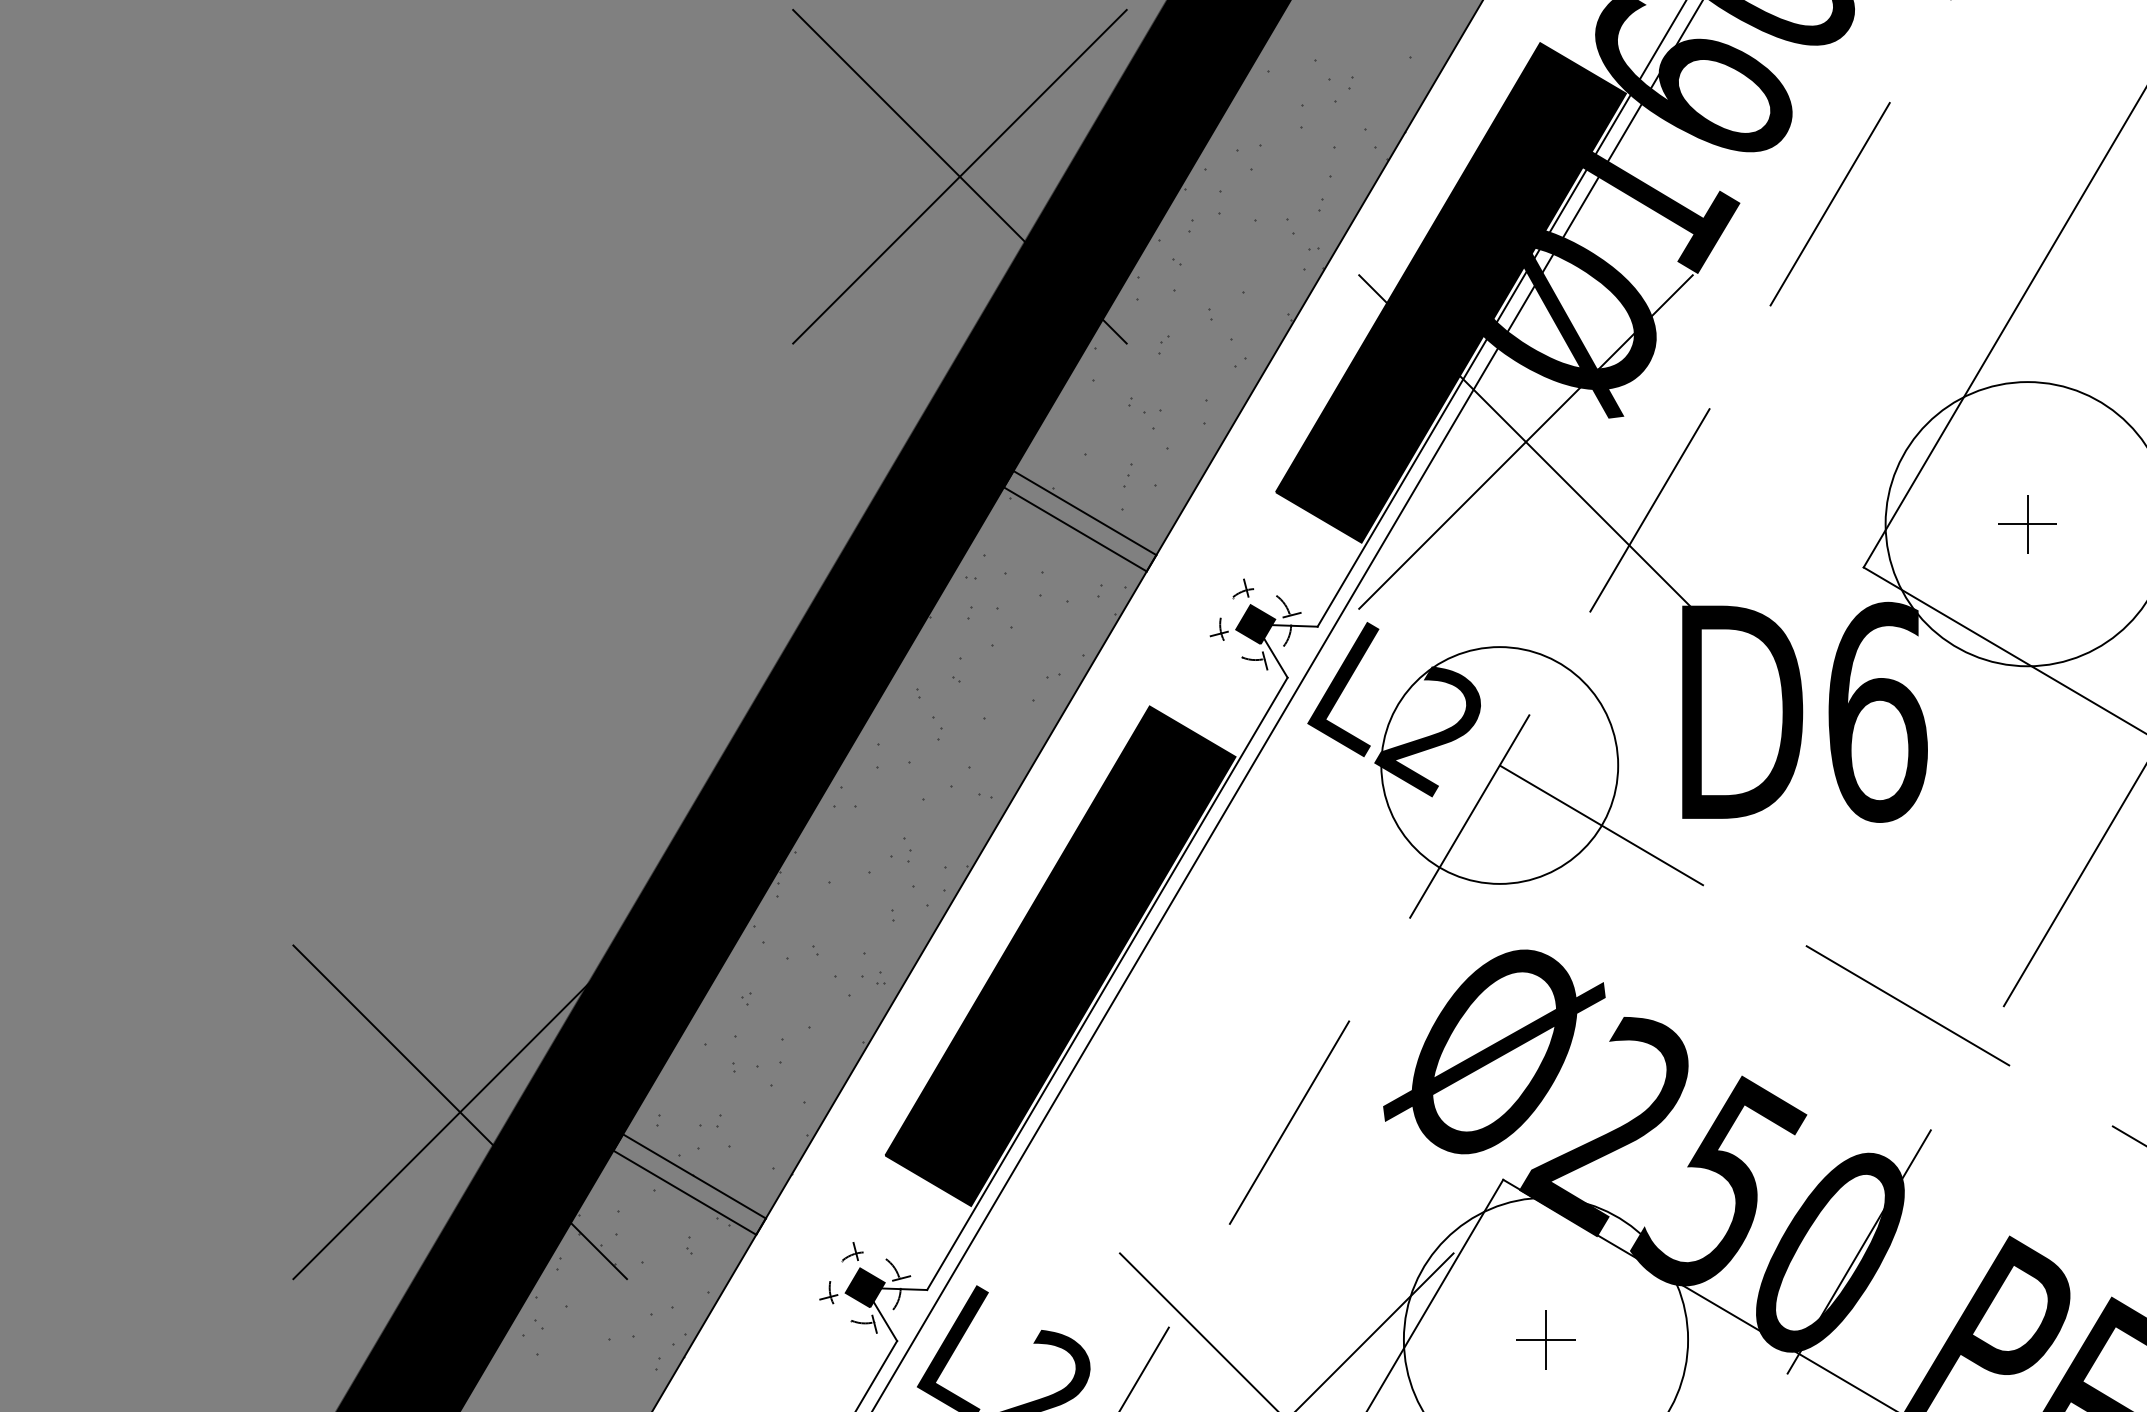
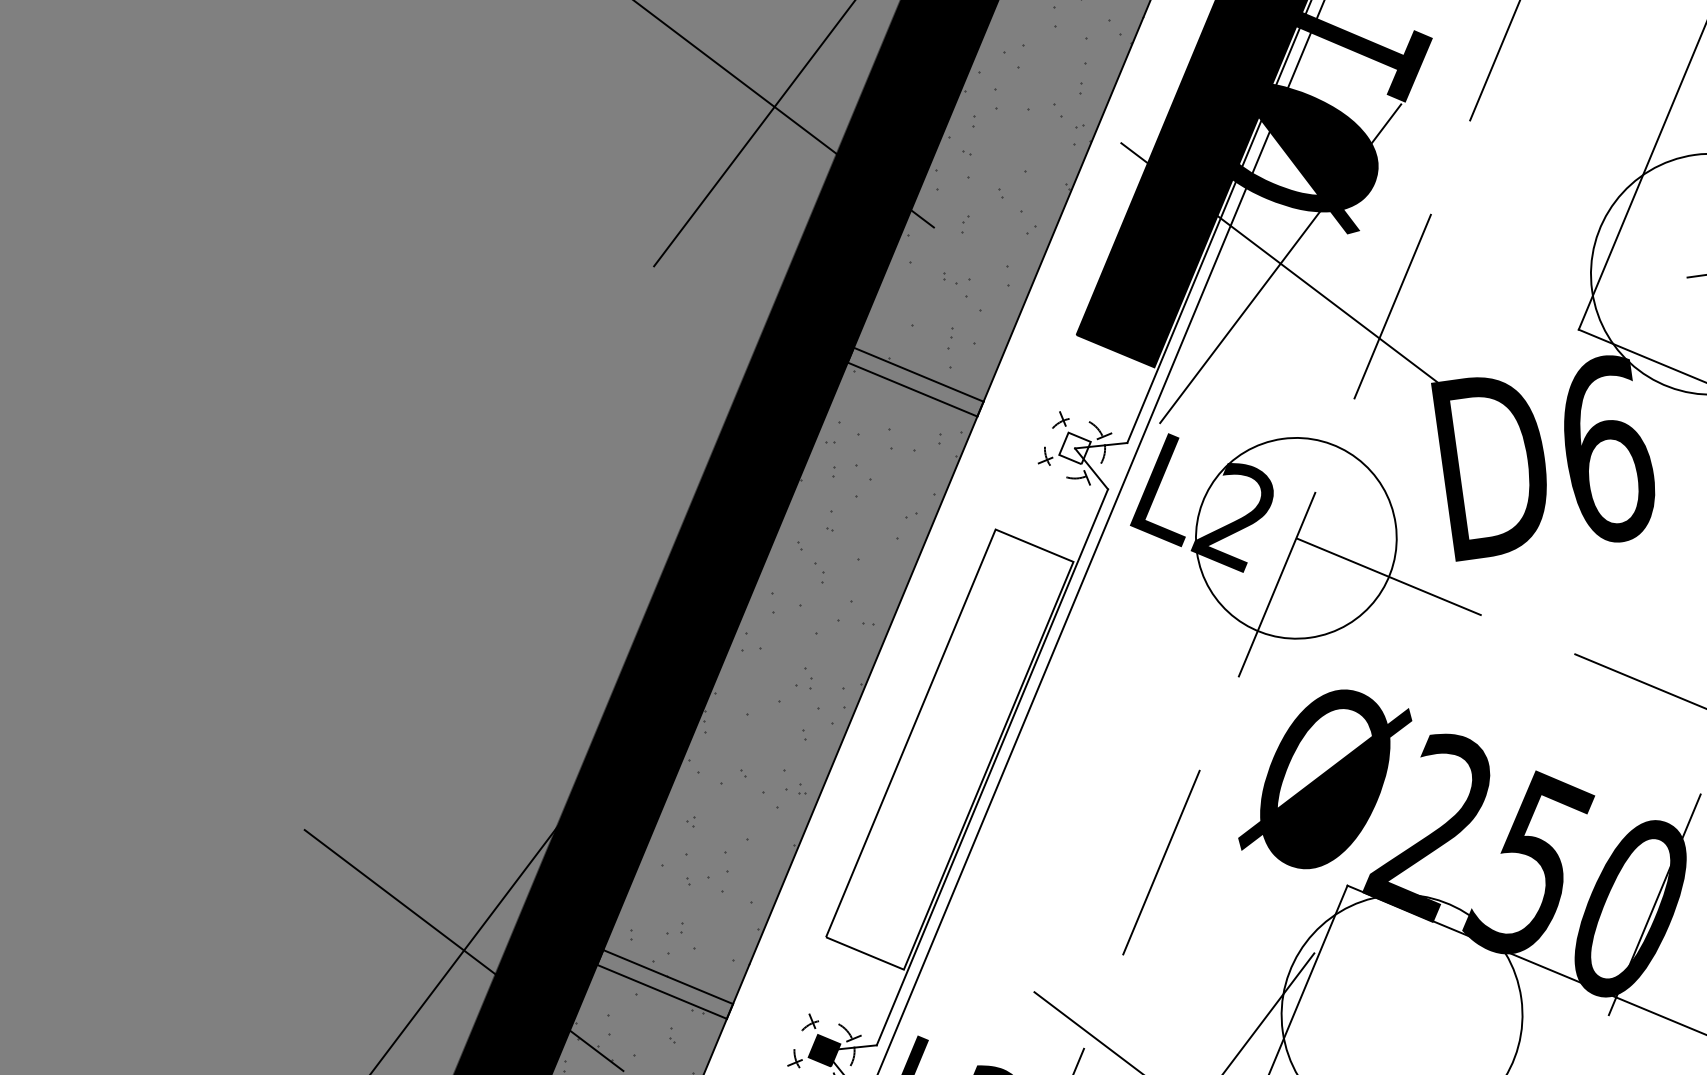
fill: (1255, 624) -> (1074, 448), removed
fill: (1060, 955) -> (949, 748), removed
part: (1545, 1339) -> (1401, 1014), removed

